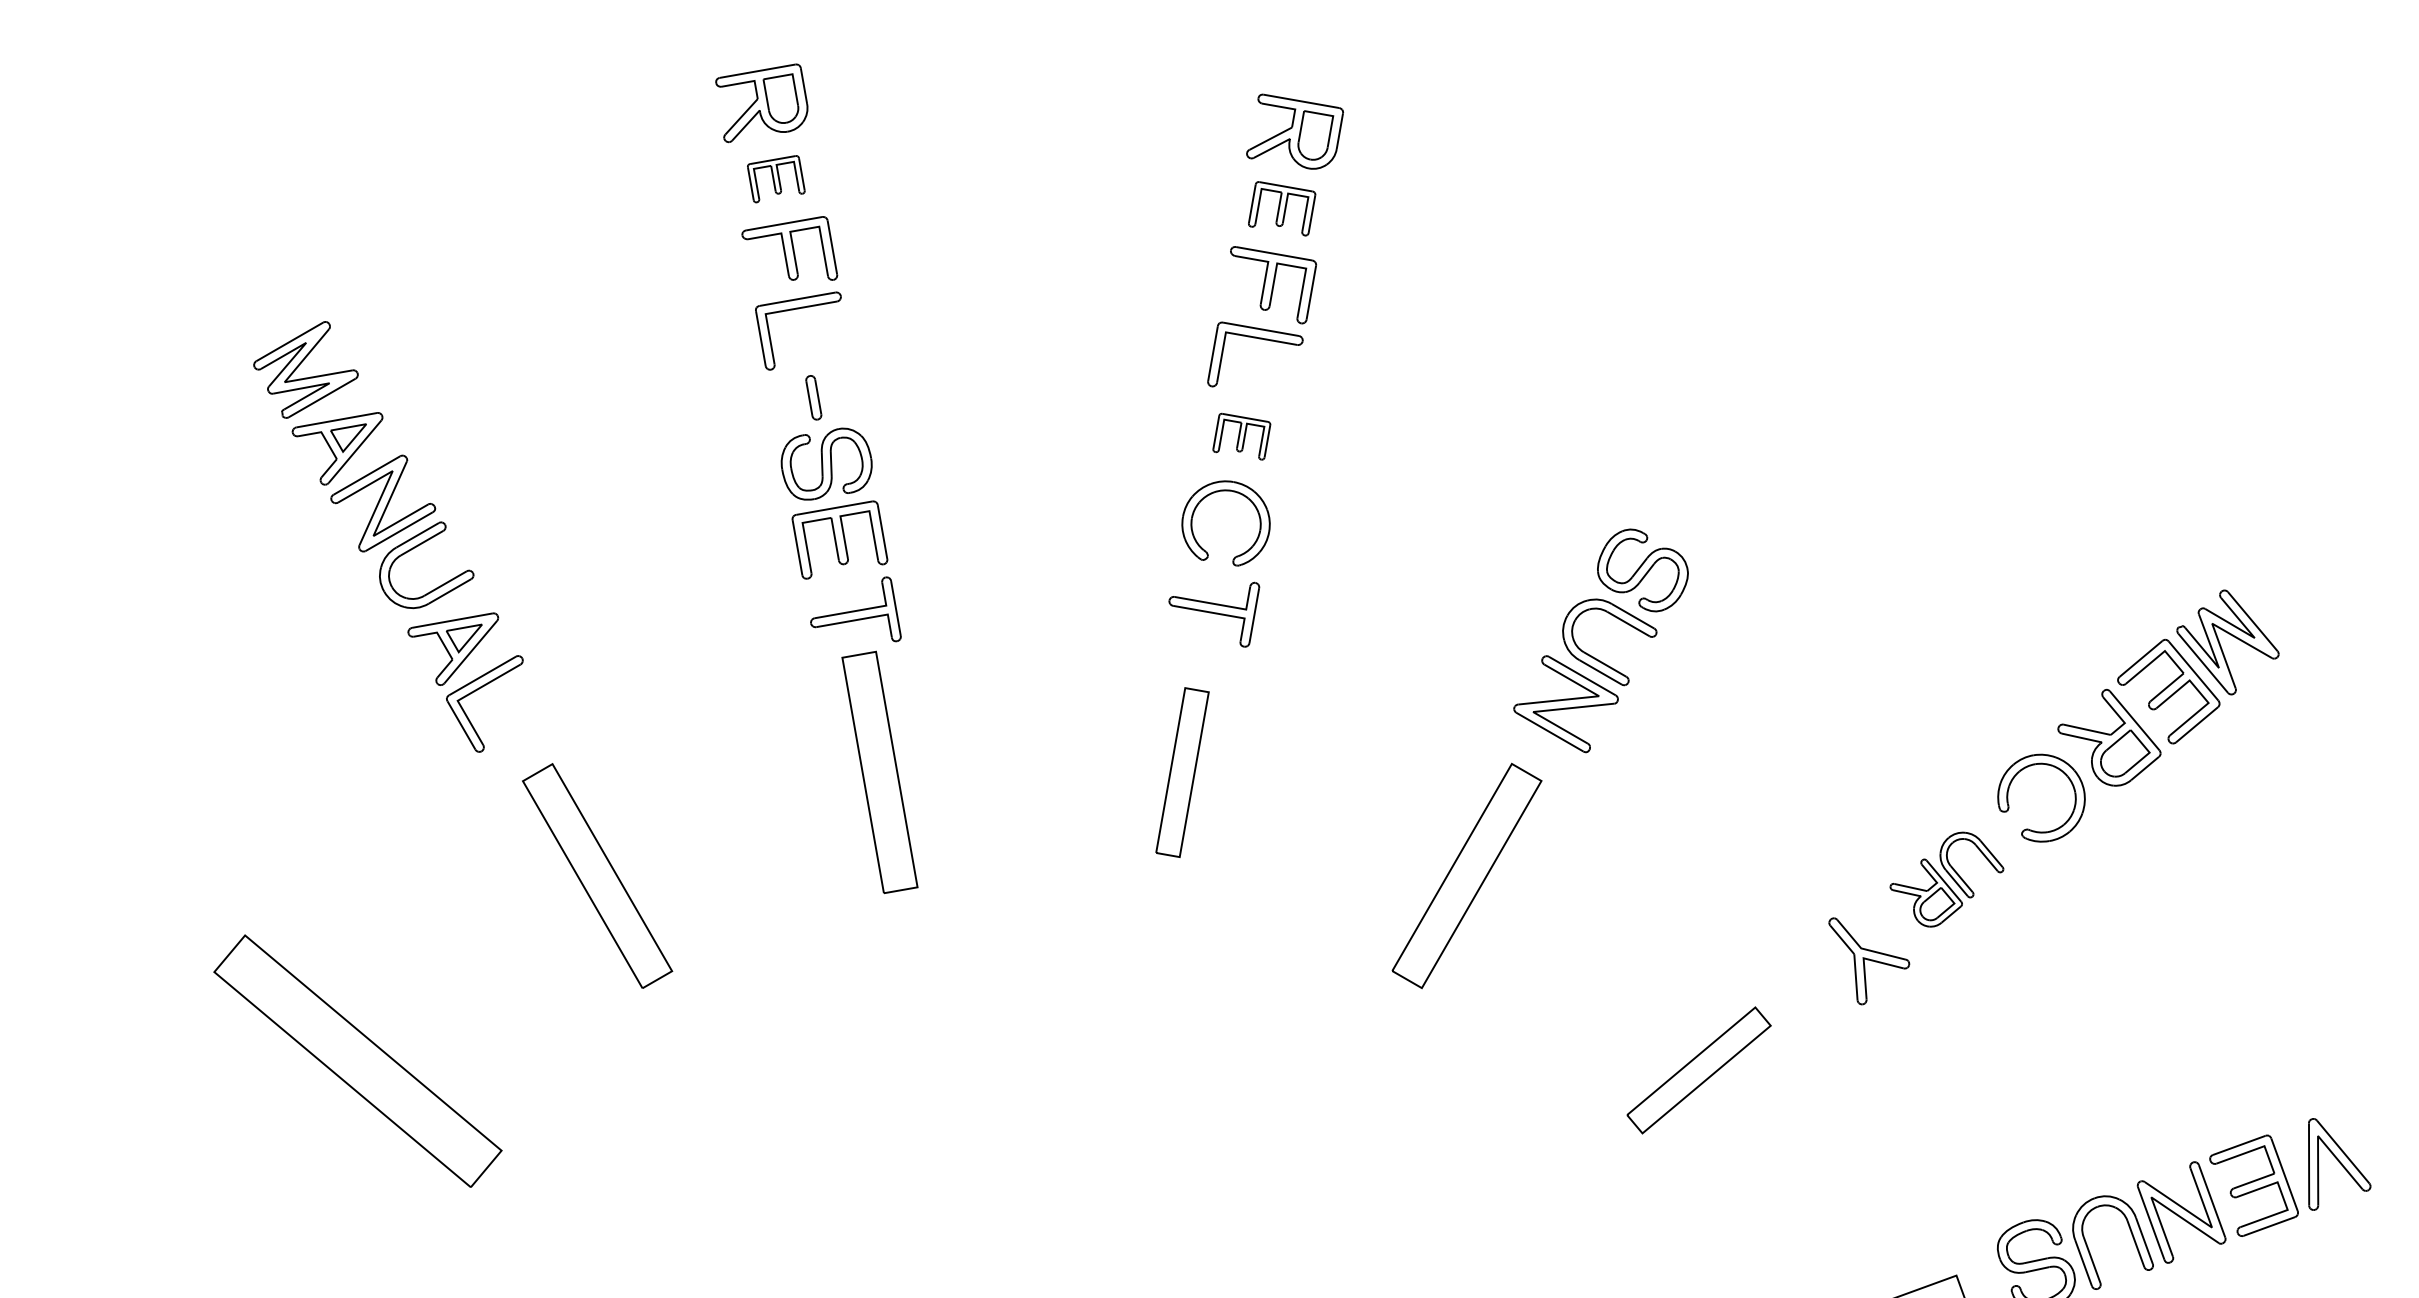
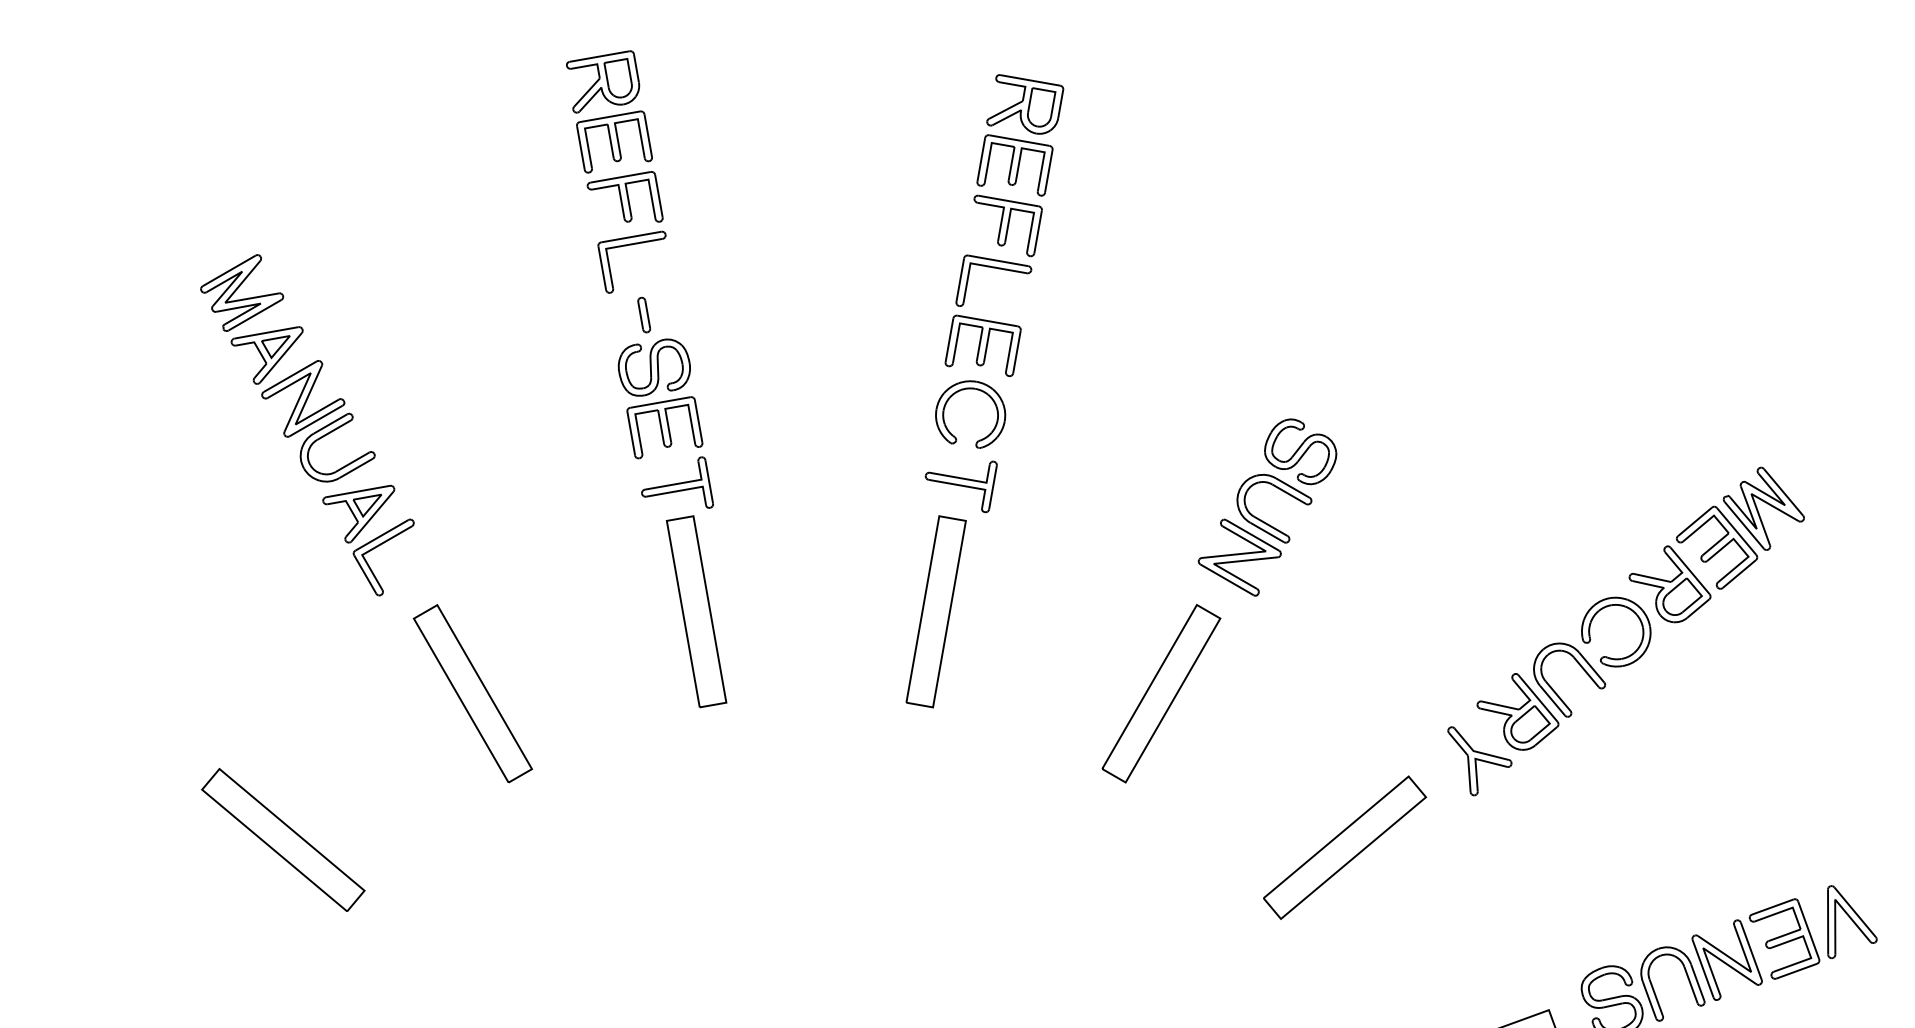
part: (776, 178) -> (614, 141), size x1.67
part: (1281, 208) -> (1014, 165), size x1.43
part: (1241, 436) -> (982, 345), size x1.67
part: (1181, 772) -> (935, 611), size x1.43
part: (1947, 879) -> (1541, 696), size x1.43
part: (358, 1060) -> (283, 839), size x0.71
part: (1699, 1070) -> (1345, 847), size x1.43

